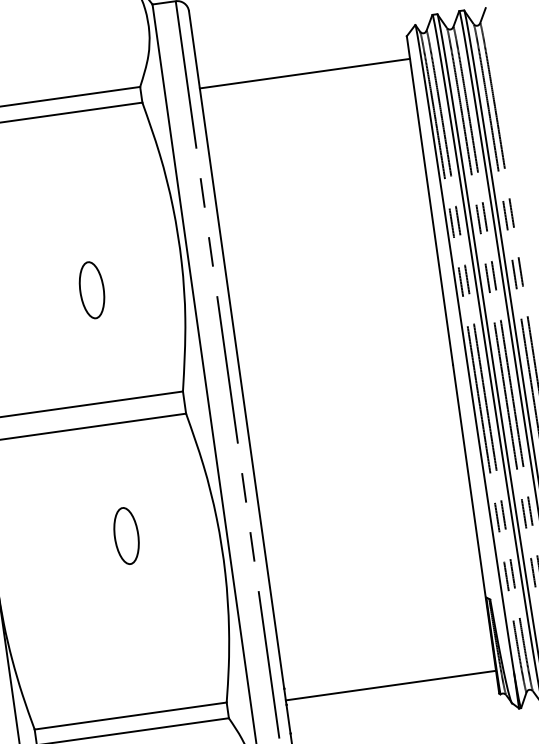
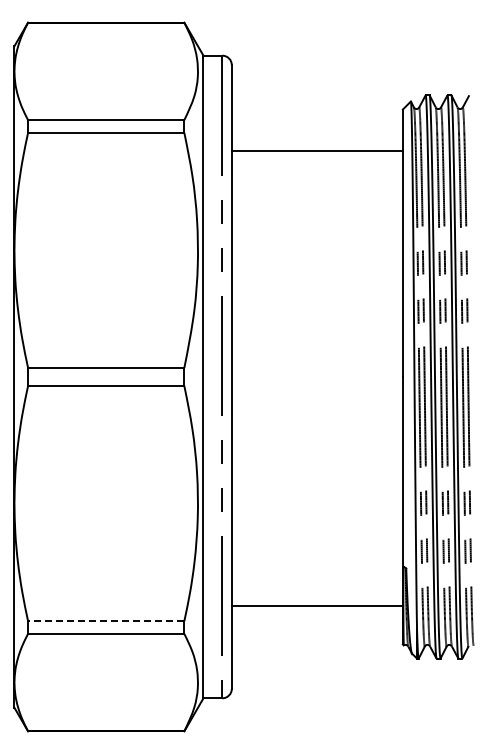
line: (303, 73) -> (316, 150), moved
part: (91, 289) -> (122, 276), removed
part: (125, 535) -> (122, 476), removed
line: (389, 686) -> (316, 606), moved
line: (129, 716) -> (105, 621), solid -> dashed

